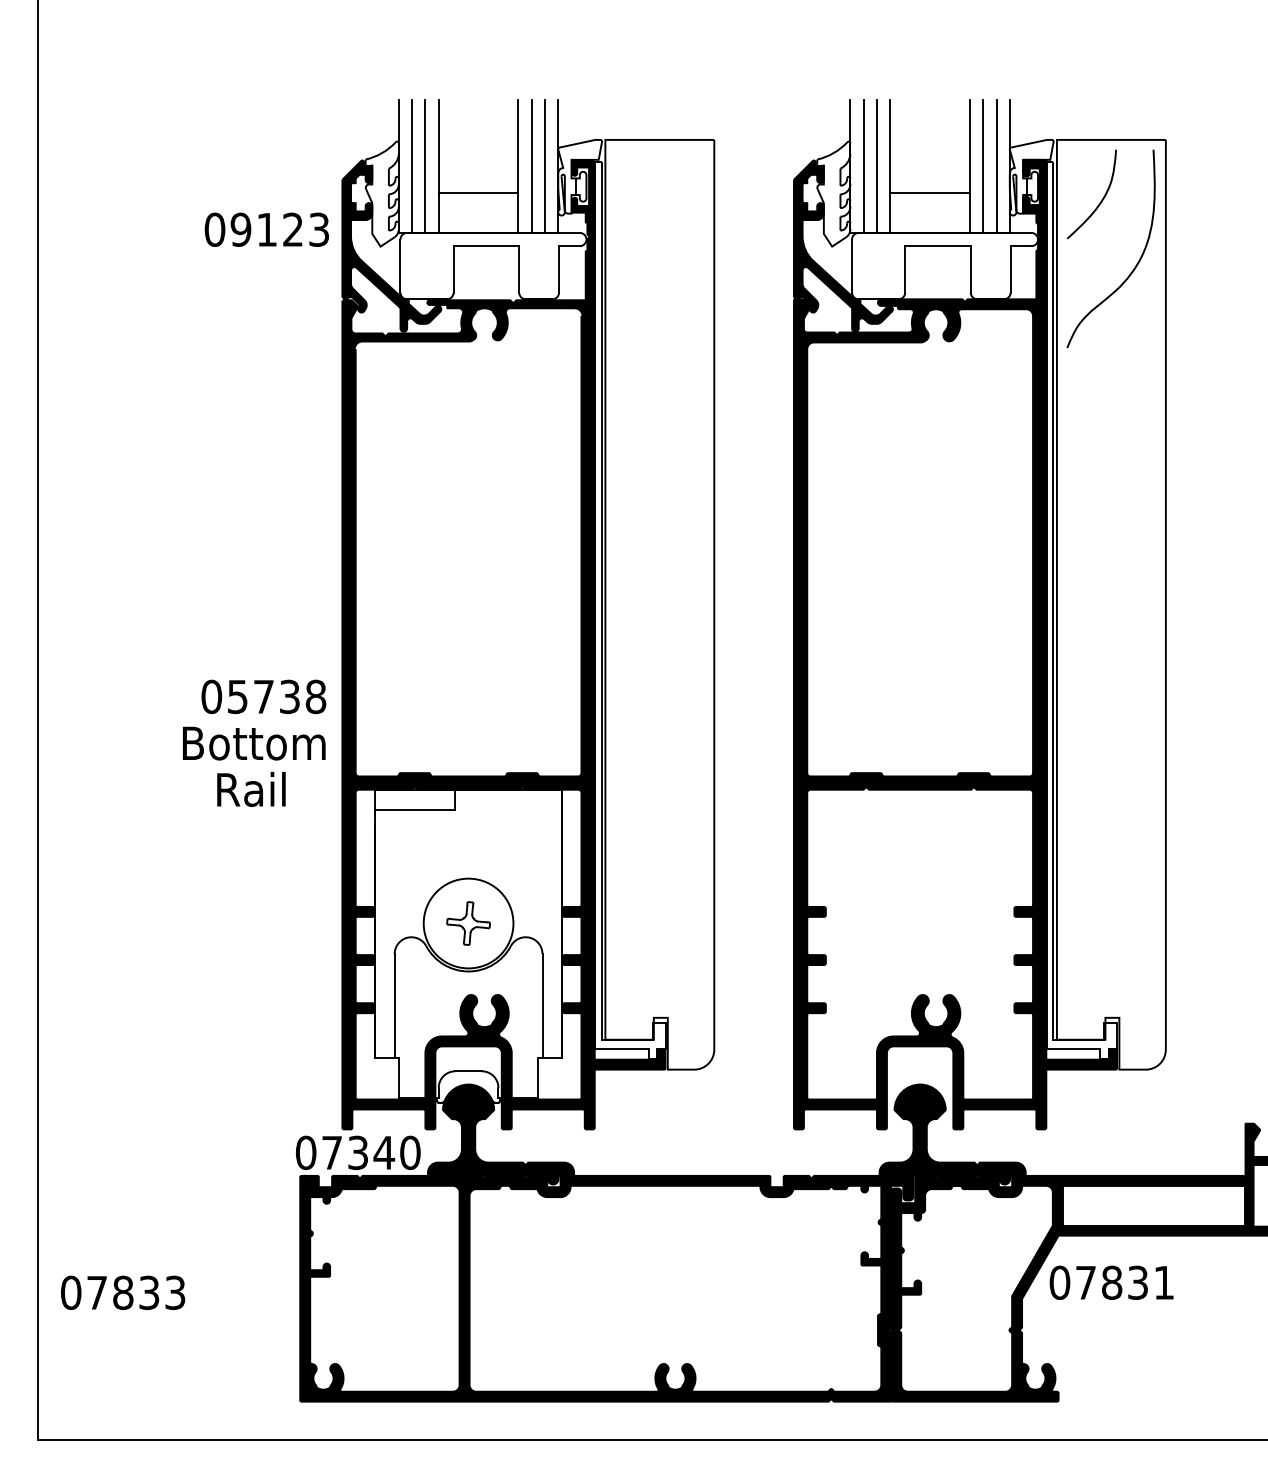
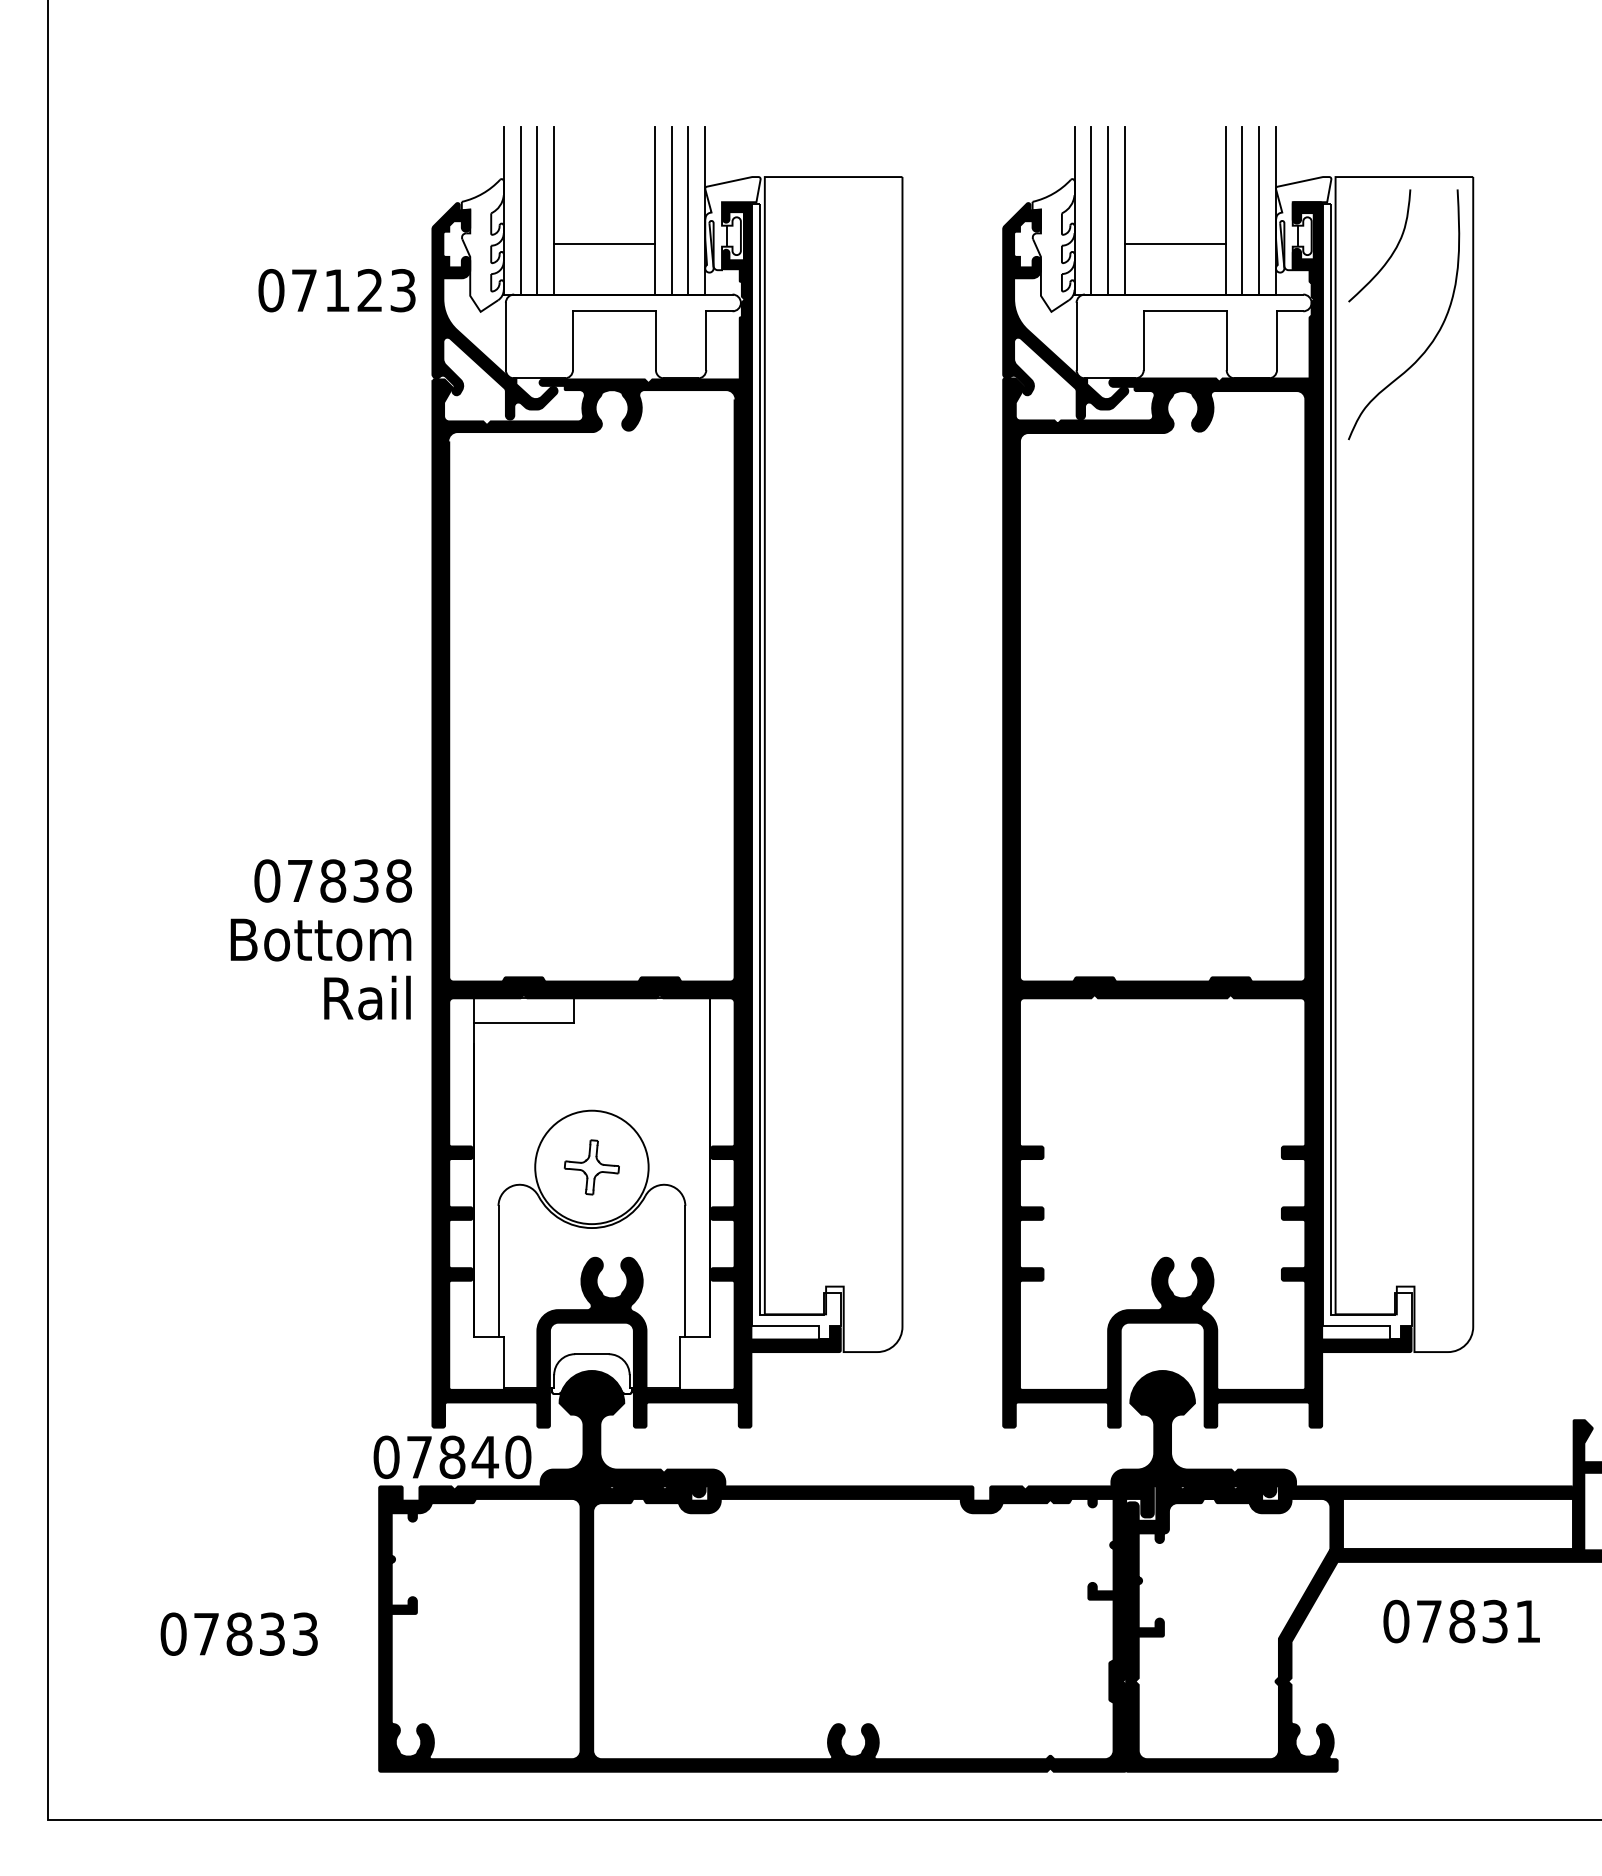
text: (241, 229) -> (304, 290), 09123 -> 07123
text: (250, 696) -> (316, 880), 05738 -> 07838
text: (251, 789) -> (367, 997), moved
text: (358, 1153) -> (452, 1457), 07340 -> 07840
text: (1111, 1282) -> (1461, 1621), moved
text: (122, 1292) -> (238, 1633), moved

